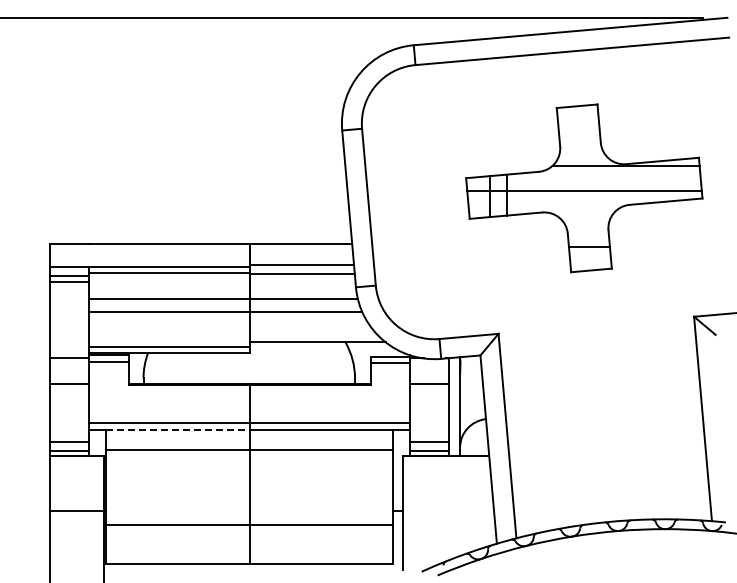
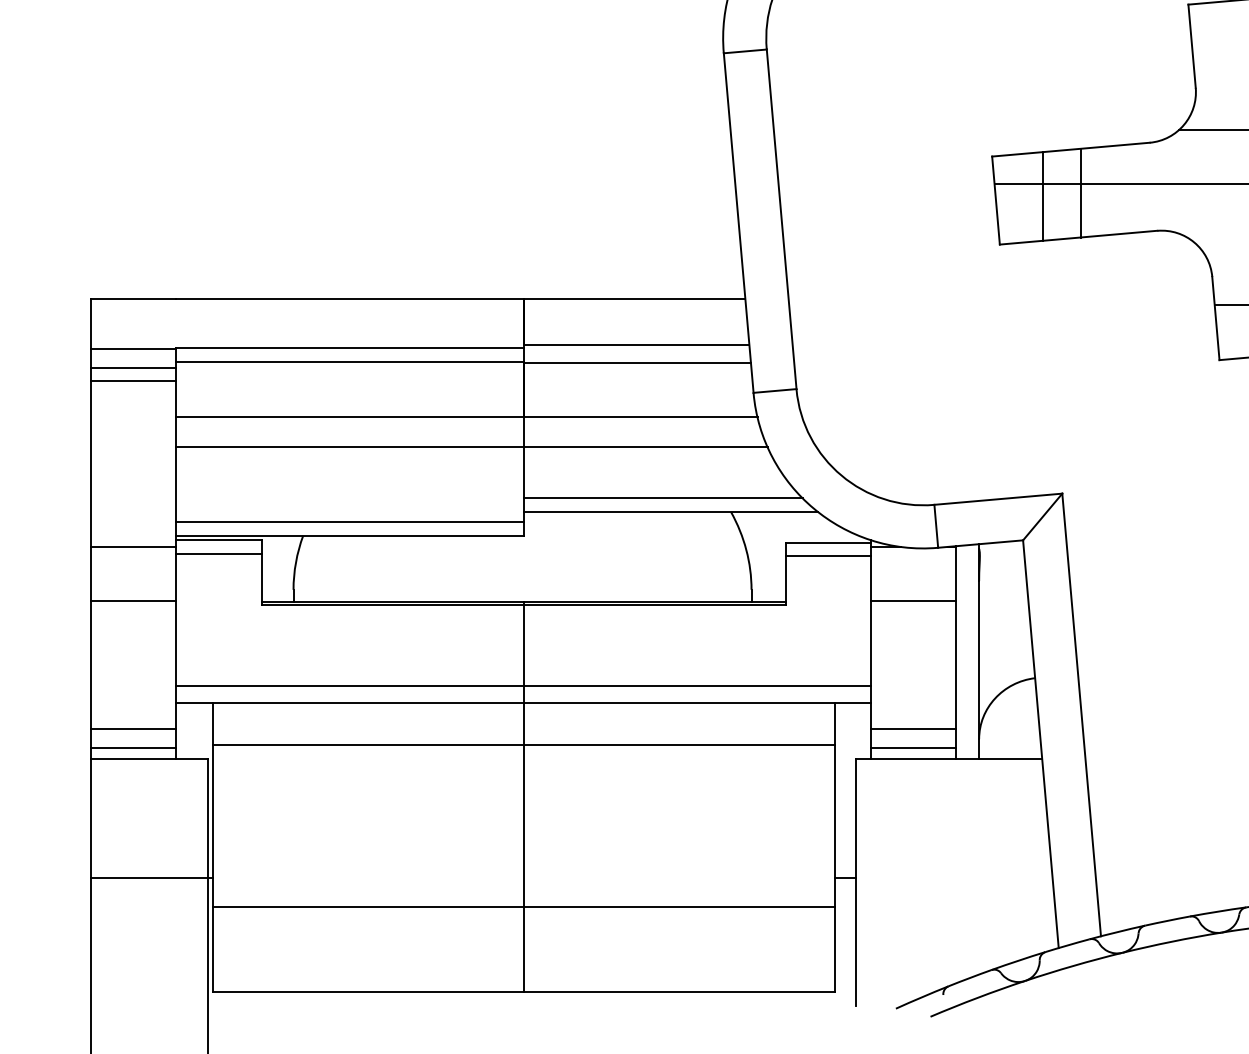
line: (313, 336) -> (661, 499), added
line: (177, 430) -> (367, 702), dashed -> solid

